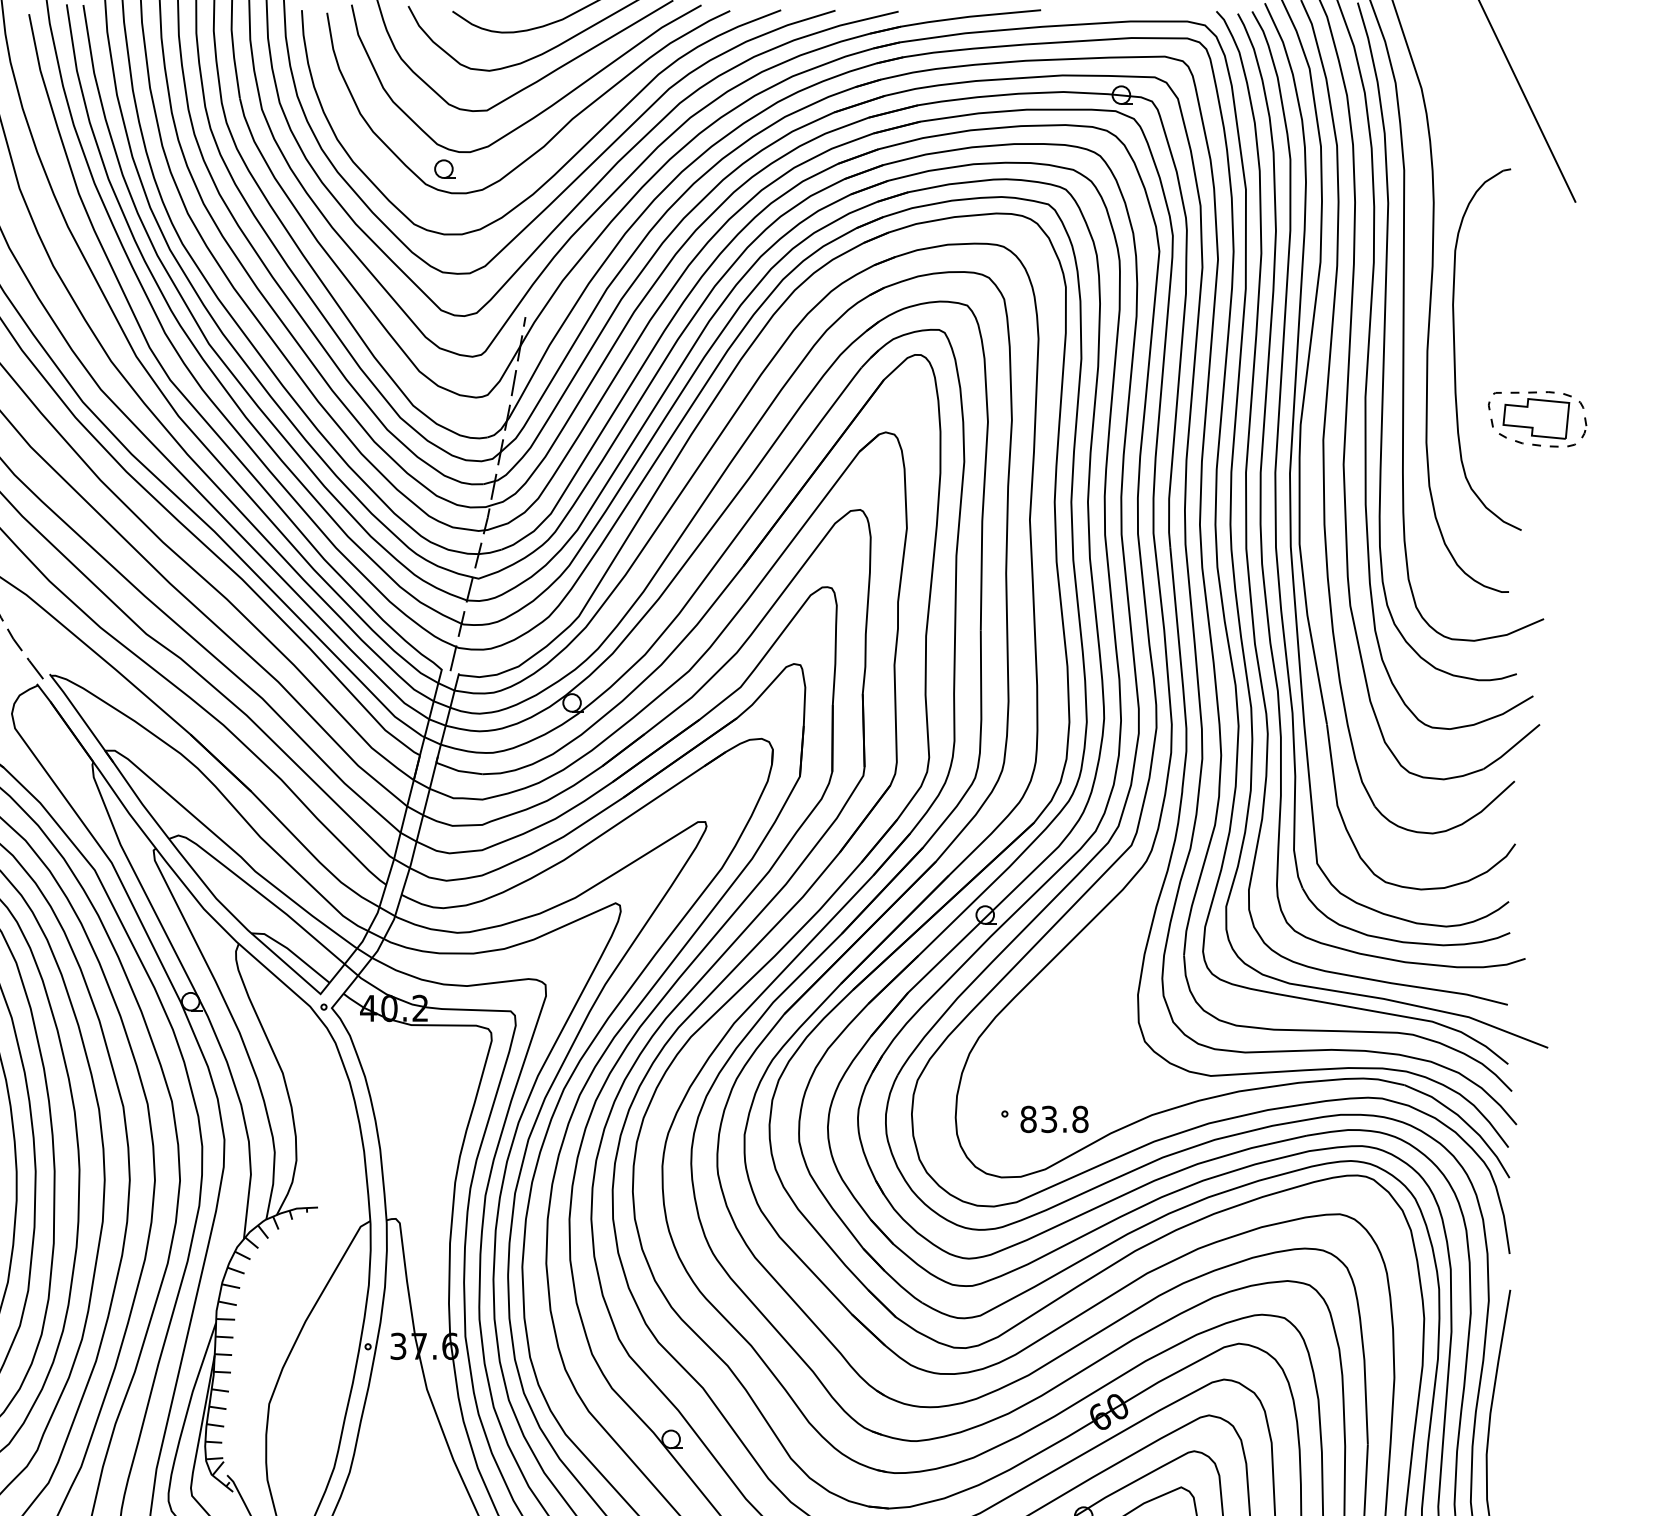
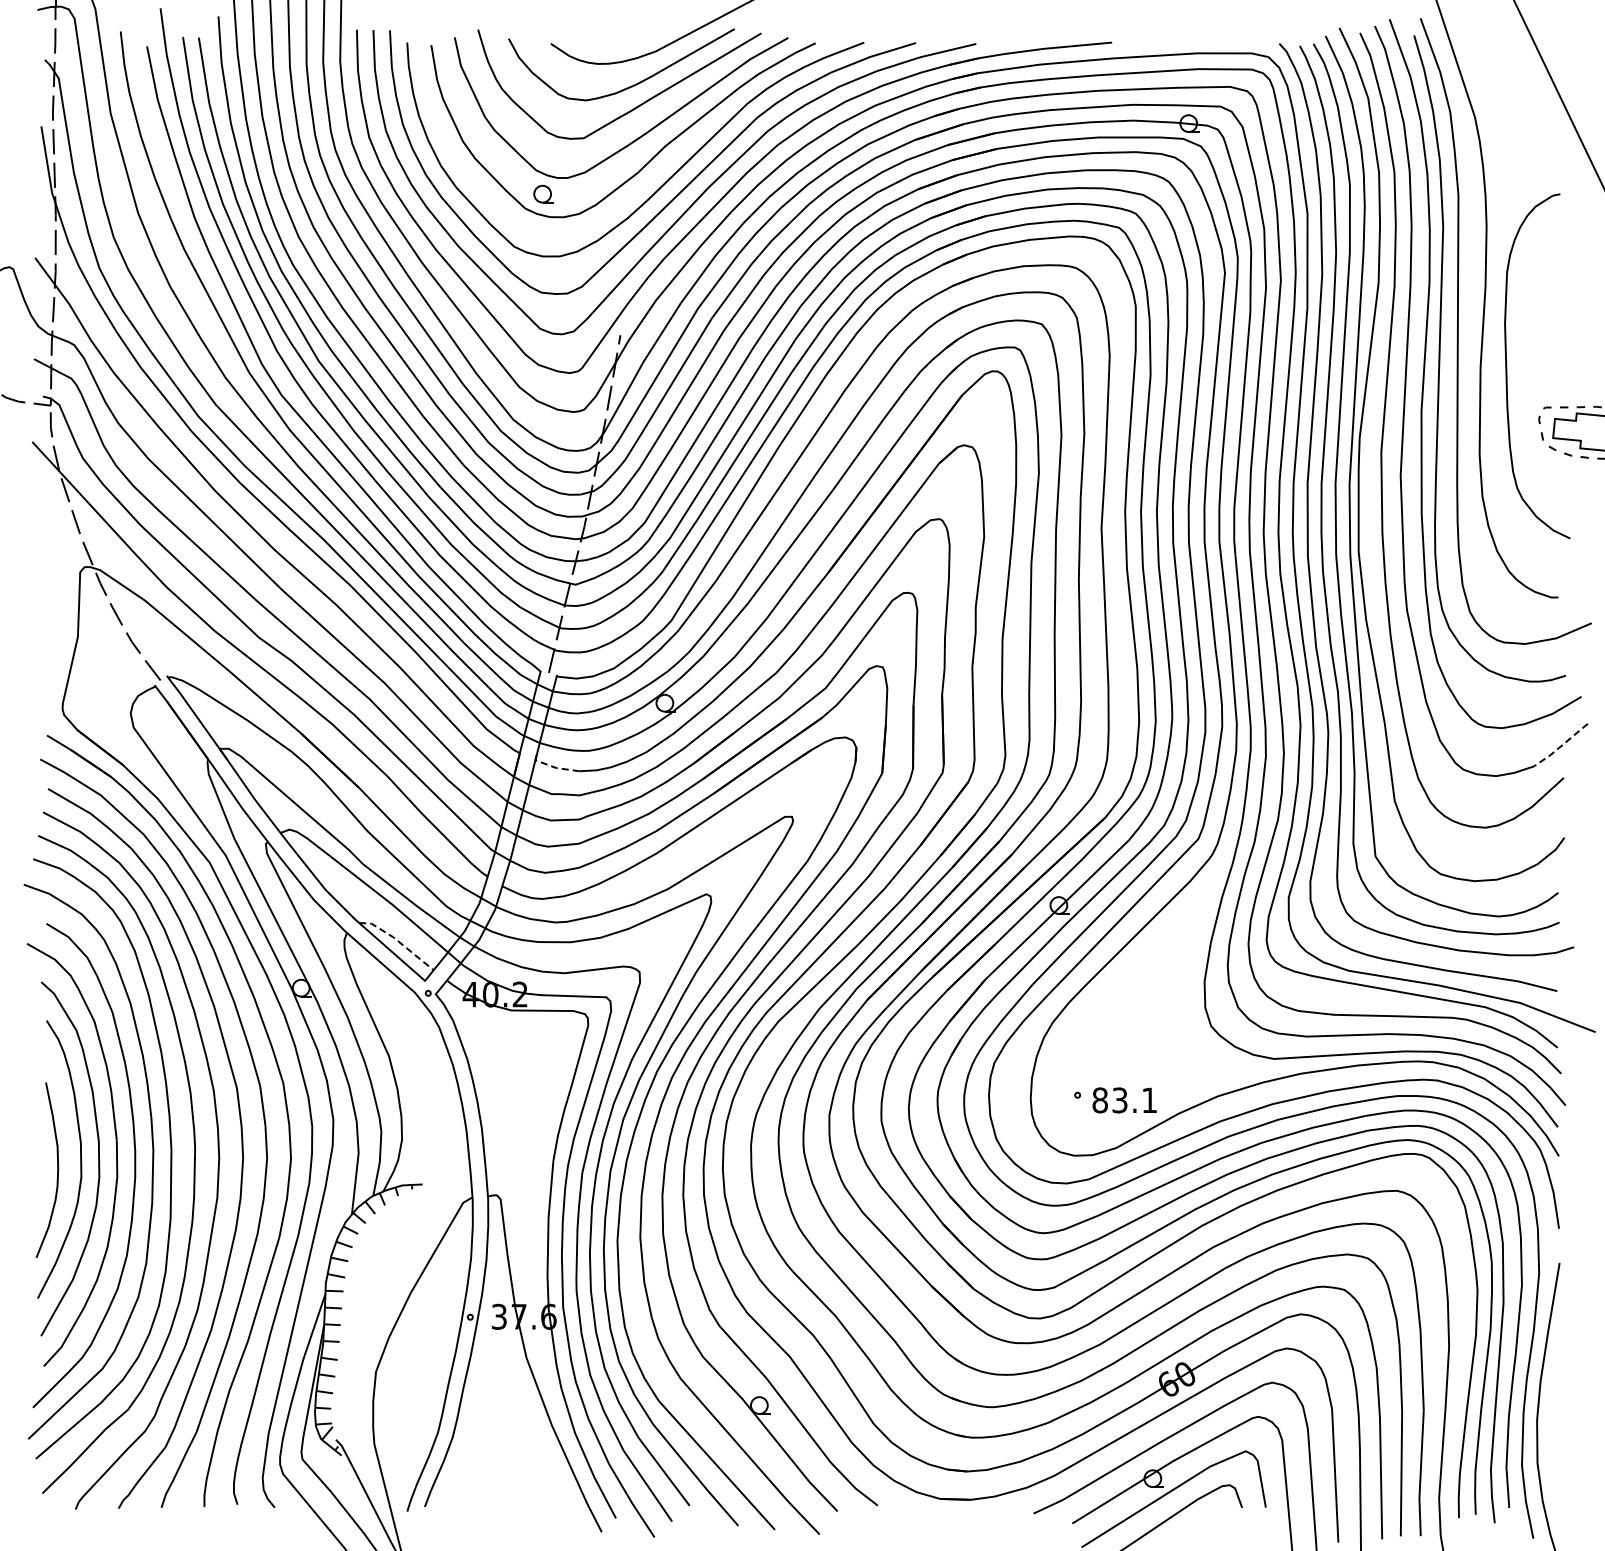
line: (1512, 748) -> (1561, 746), solid -> dashed
line: (458, 771) -> (556, 768), solid -> dashed
line: (291, 951) -> (397, 940), solid -> dashed
text: (1080, 1119) -> (1149, 1100), 83.8 -> 83.1

